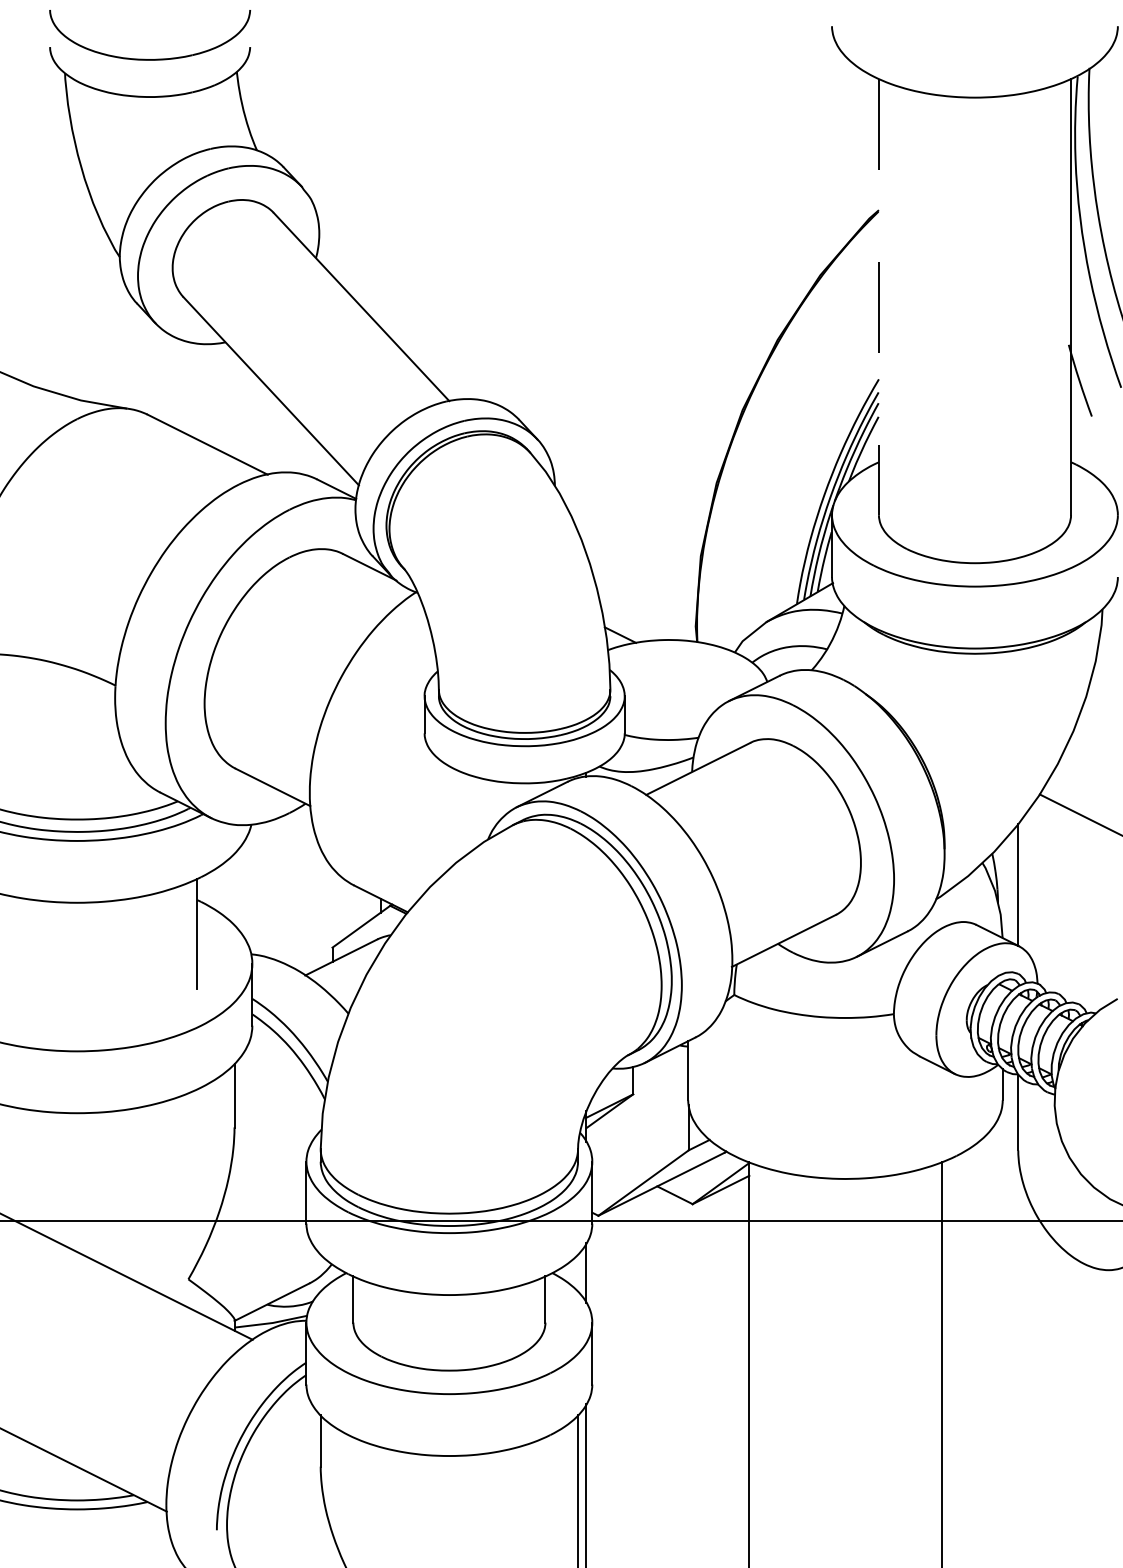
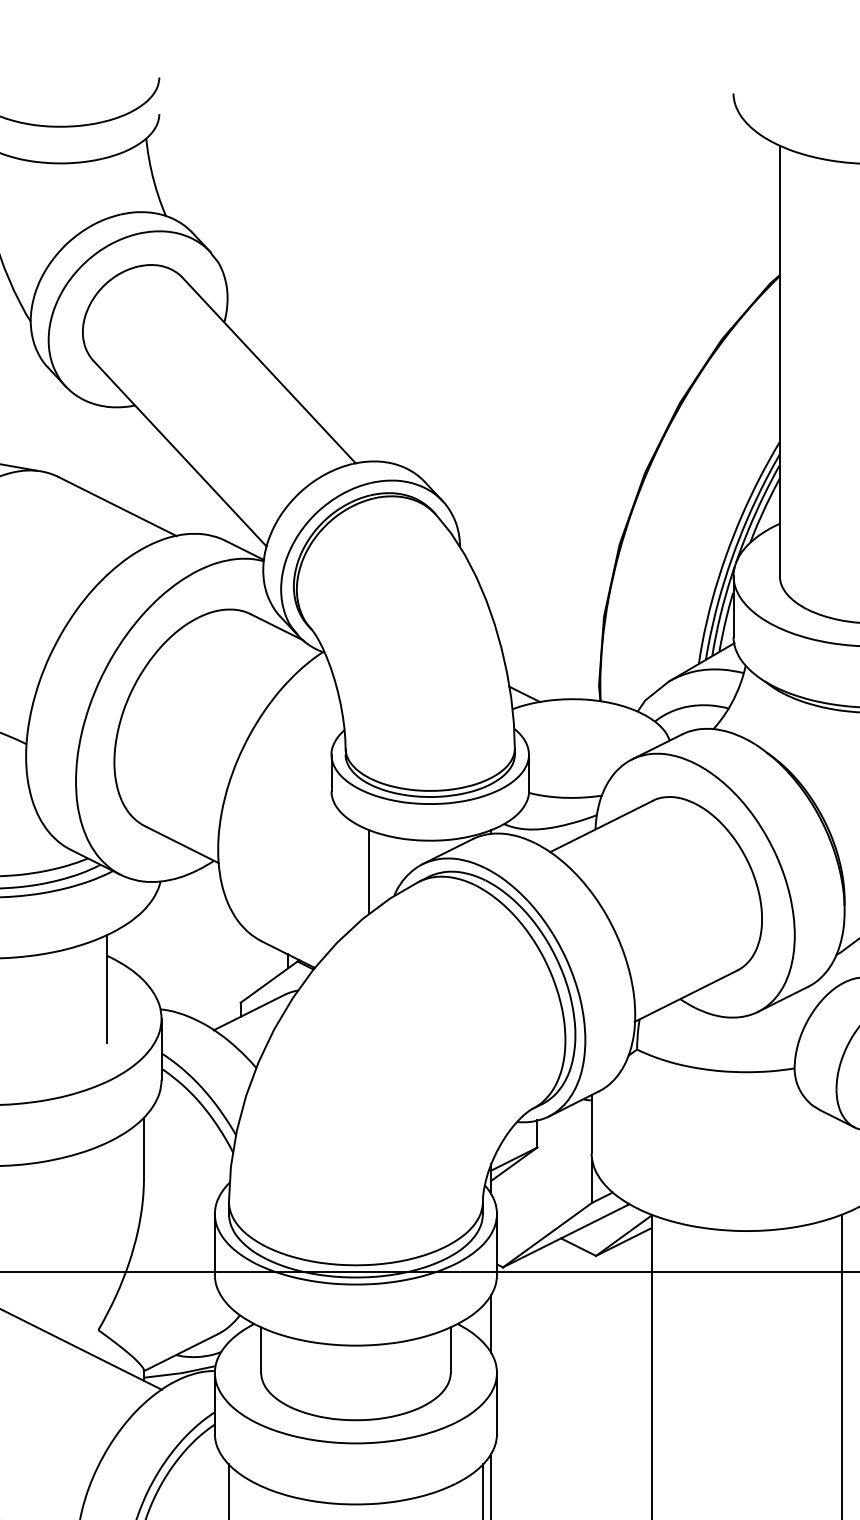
line: (878, 297) -> (779, 361), dashed -> solid
line: (462, 814) -> (368, 871), added

